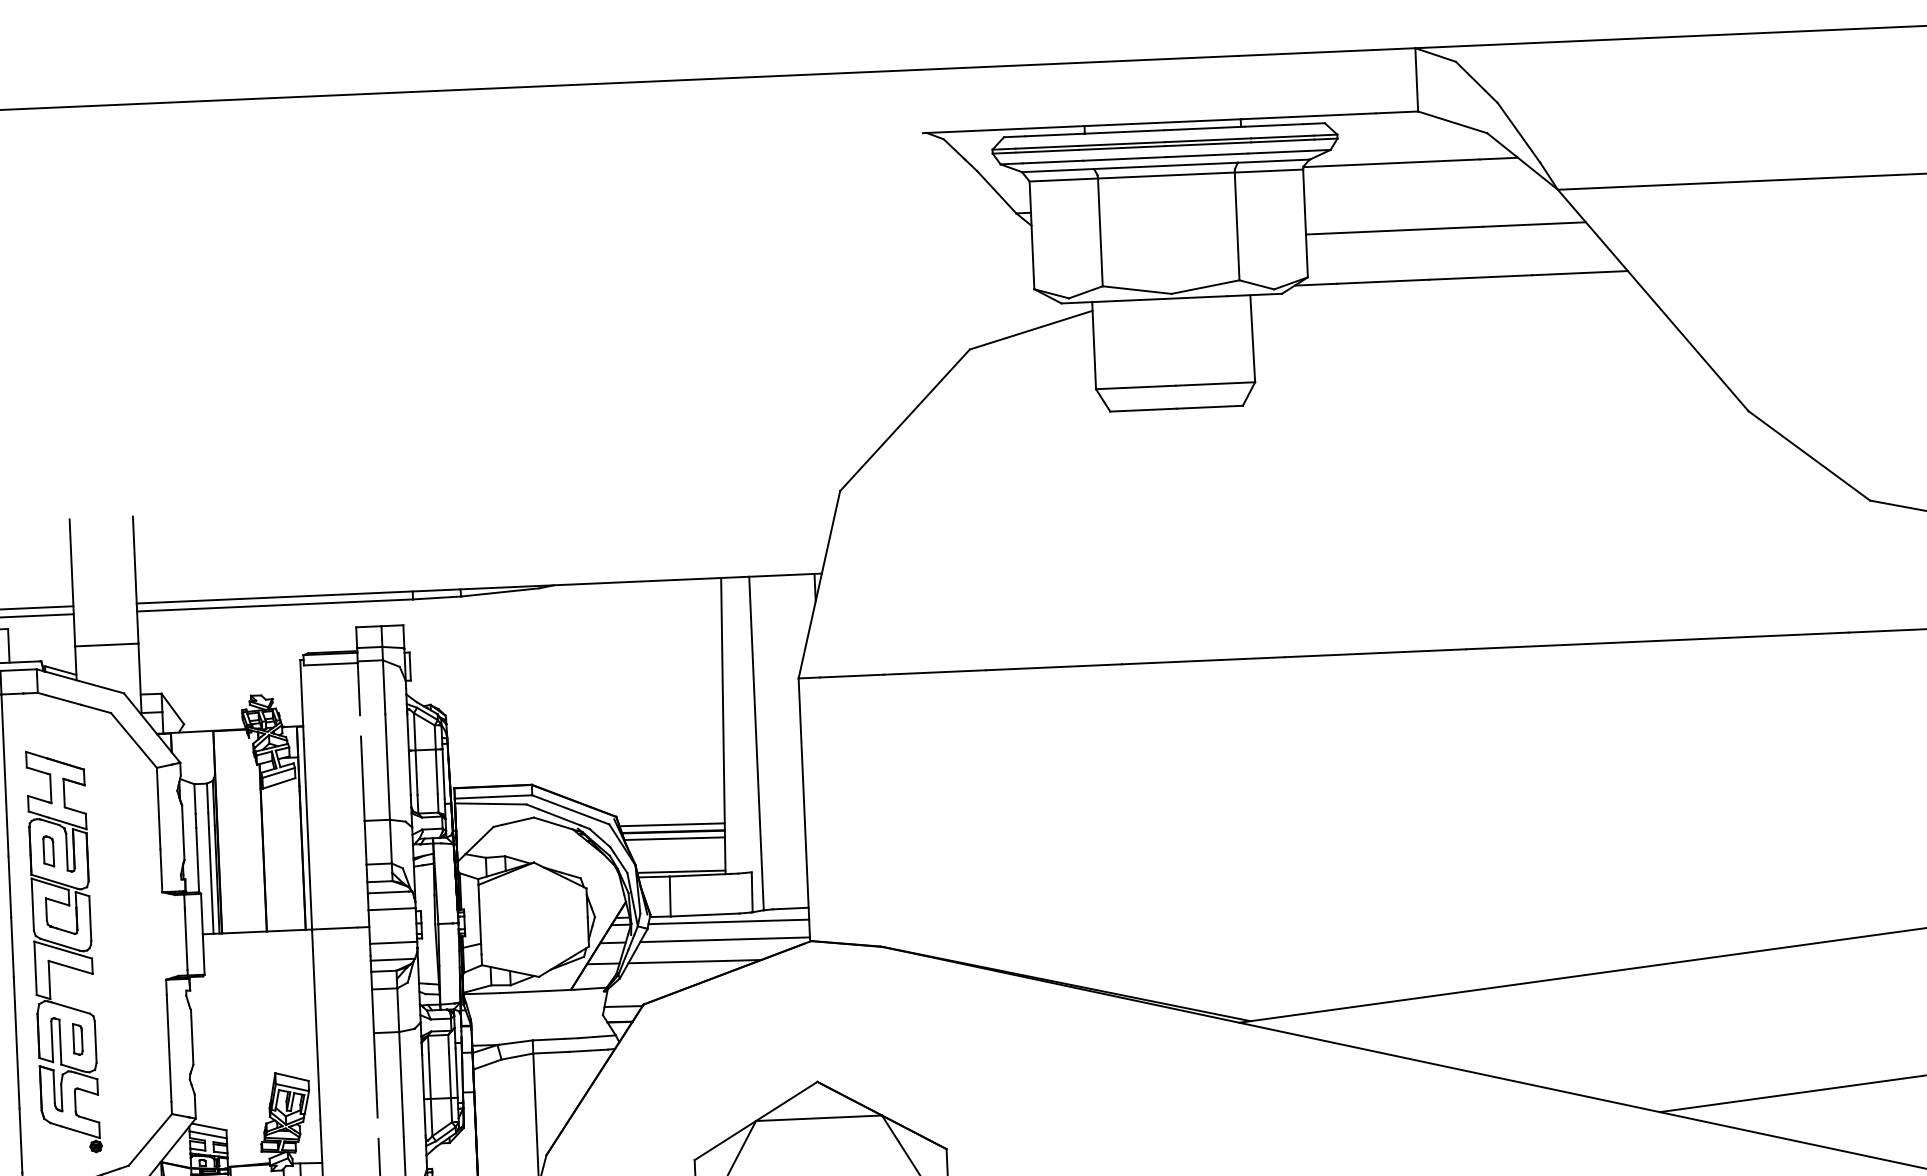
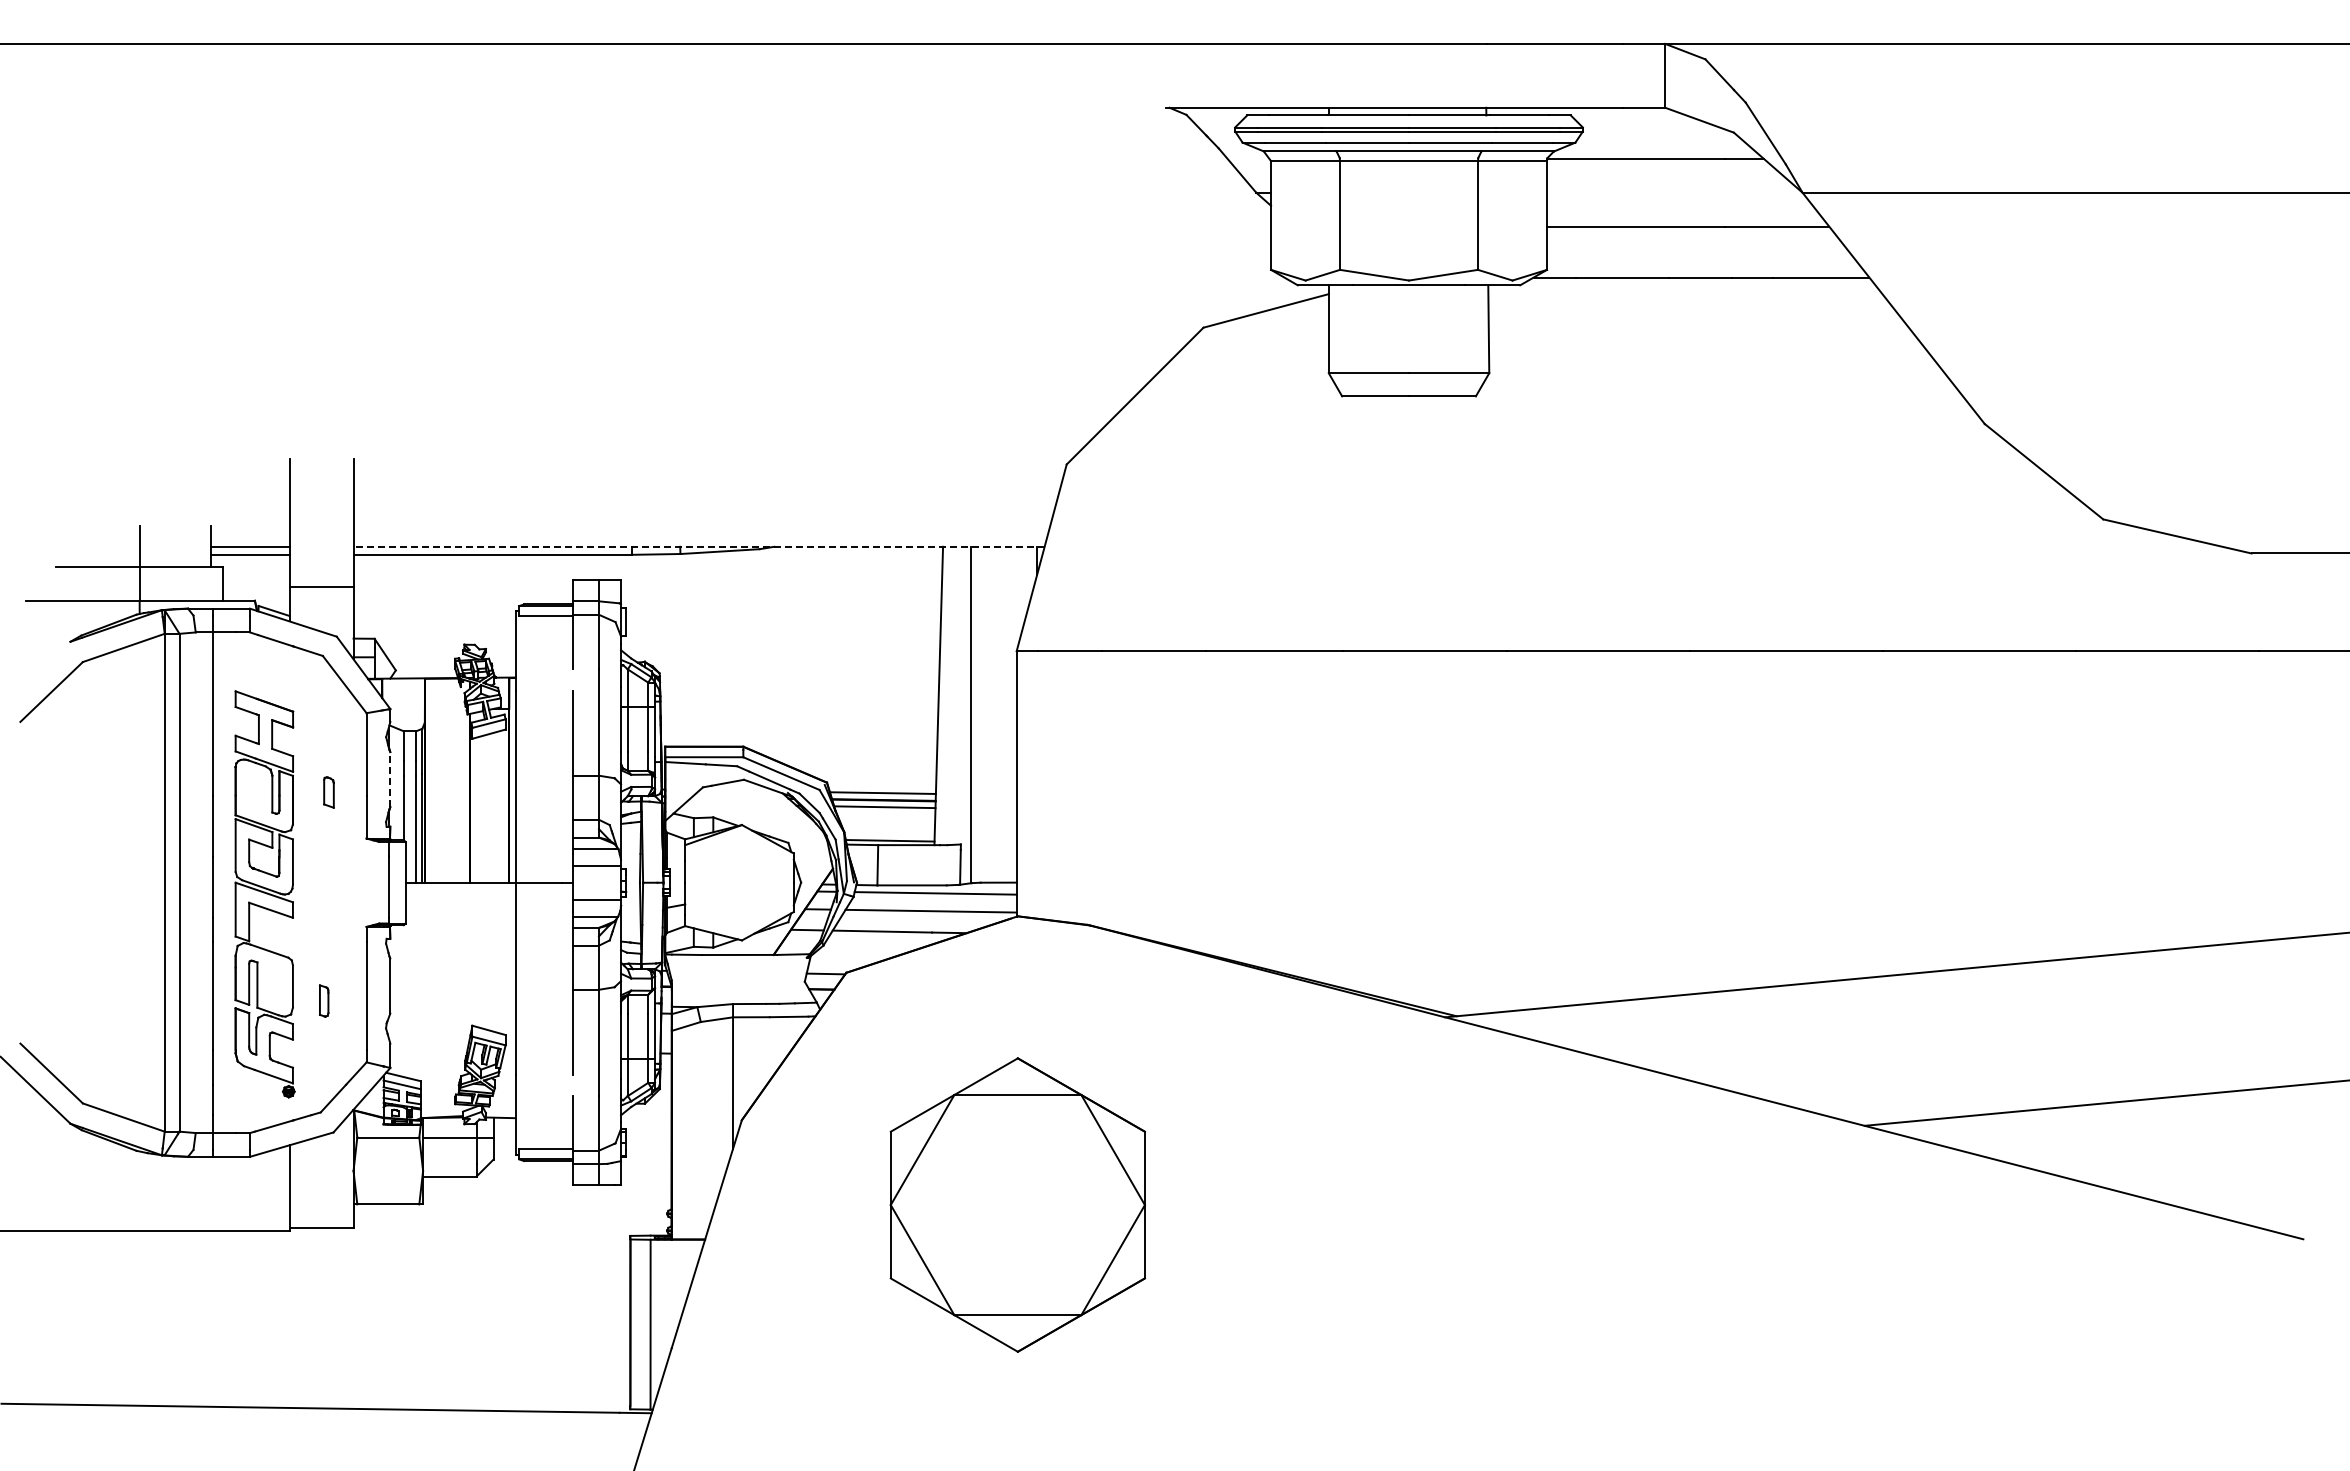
line: (479, 588) -> (699, 546), solid -> dashed
line: (183, 832) -> (390, 779), solid -> dashed
part: (48, 851) -> (328, 792), moved
part: (78, 1038) -> (324, 1000), moved

